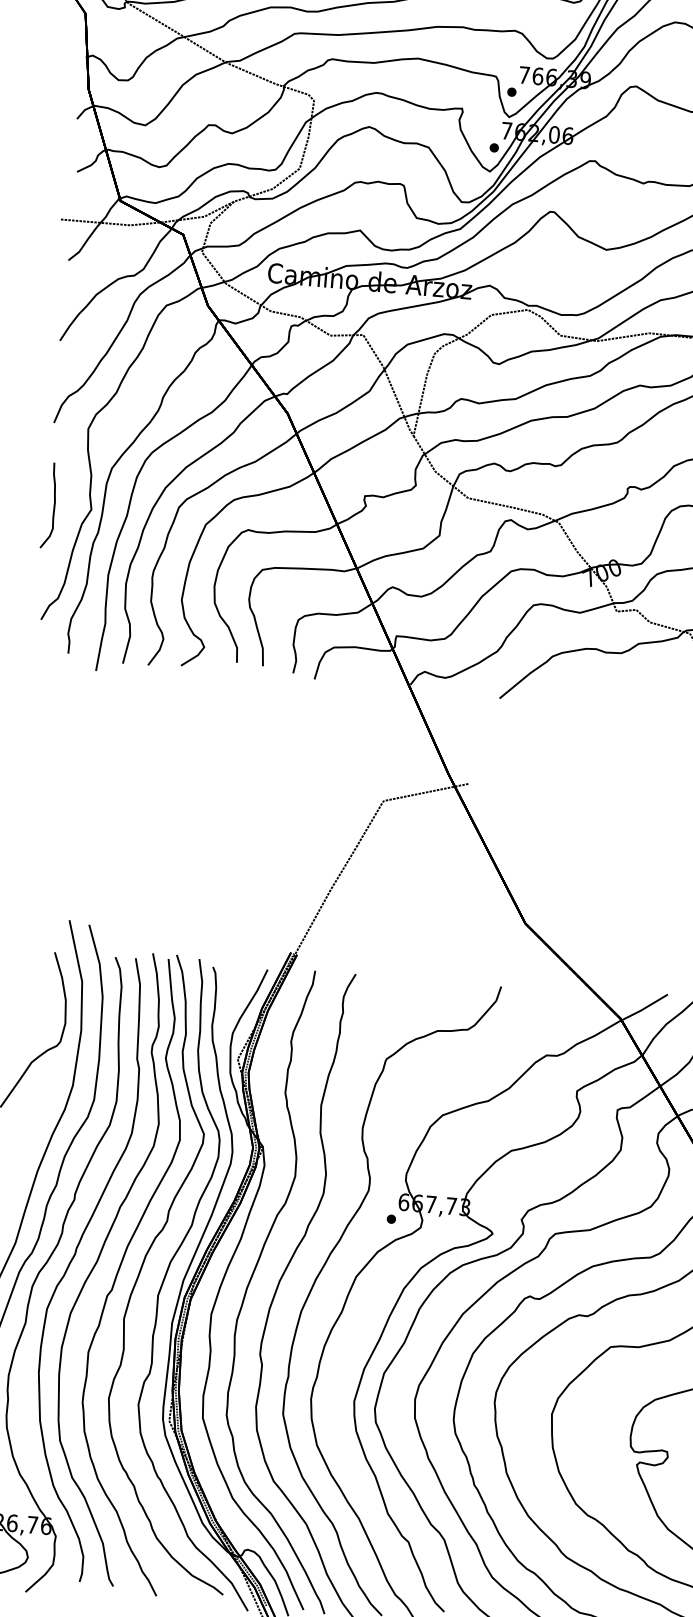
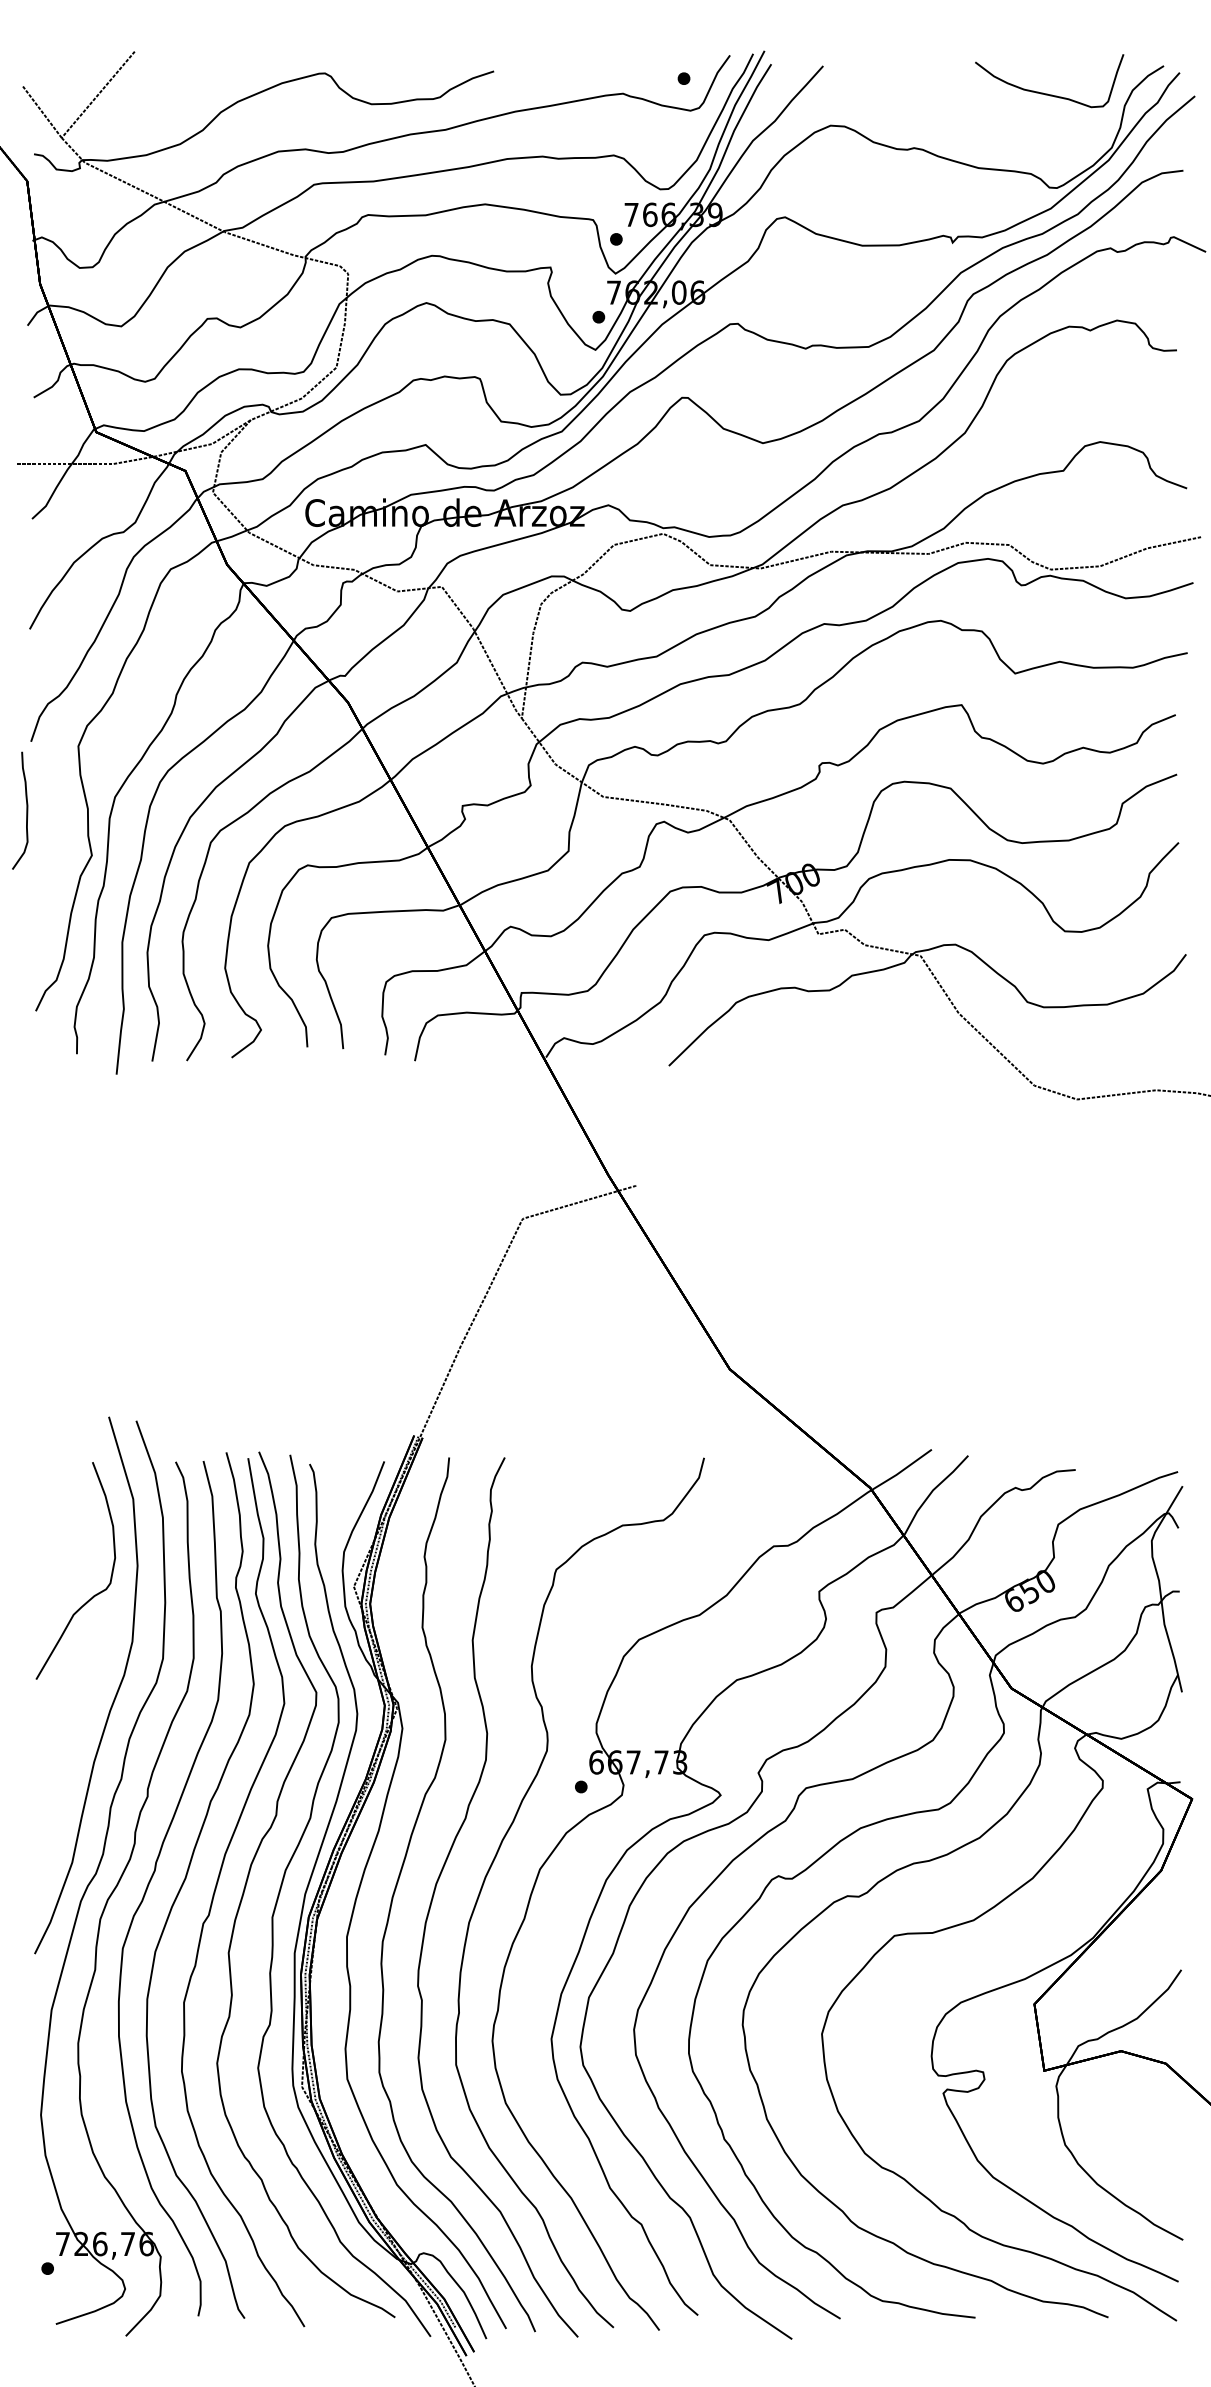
curve: (54, 505) -> (26, 810), moved

